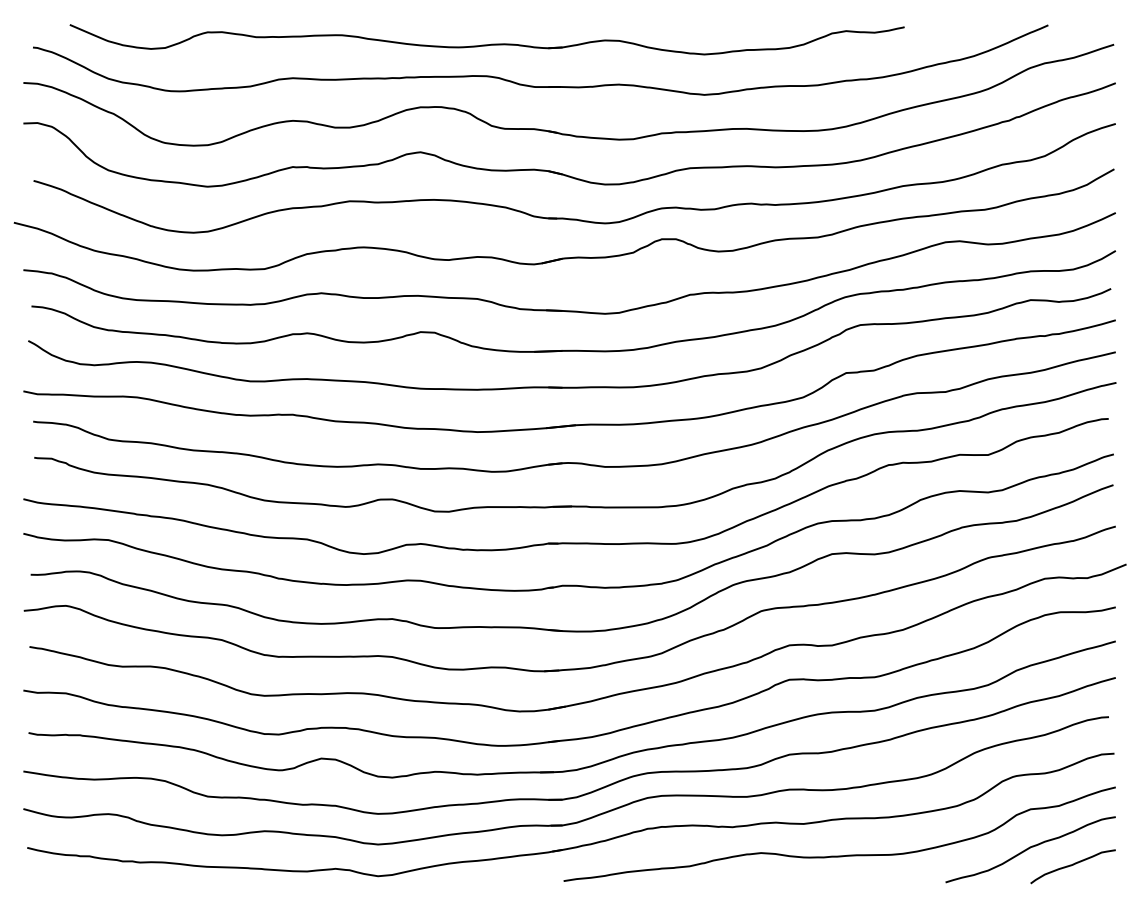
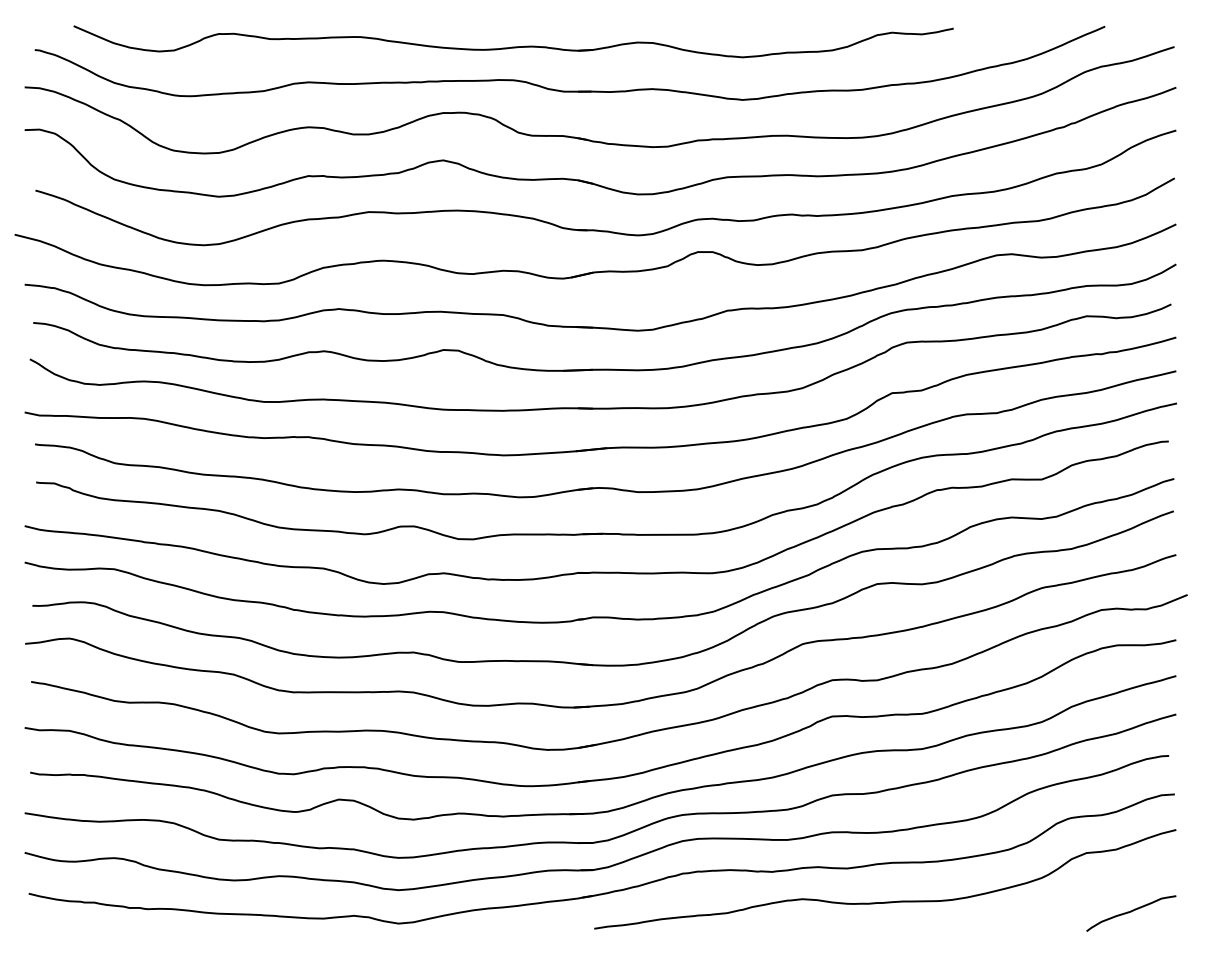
curve: (1030, 848) -> (1086, 894), removed

